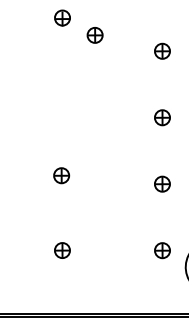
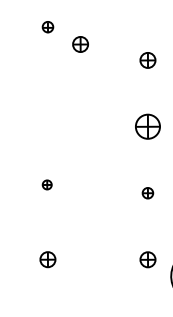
part: (62, 17) -> (47, 26), size x0.7
part: (162, 117) -> (147, 126), size x1.6
part: (61, 175) -> (46, 184), size x0.6
part: (162, 183) -> (147, 192), size x0.7

